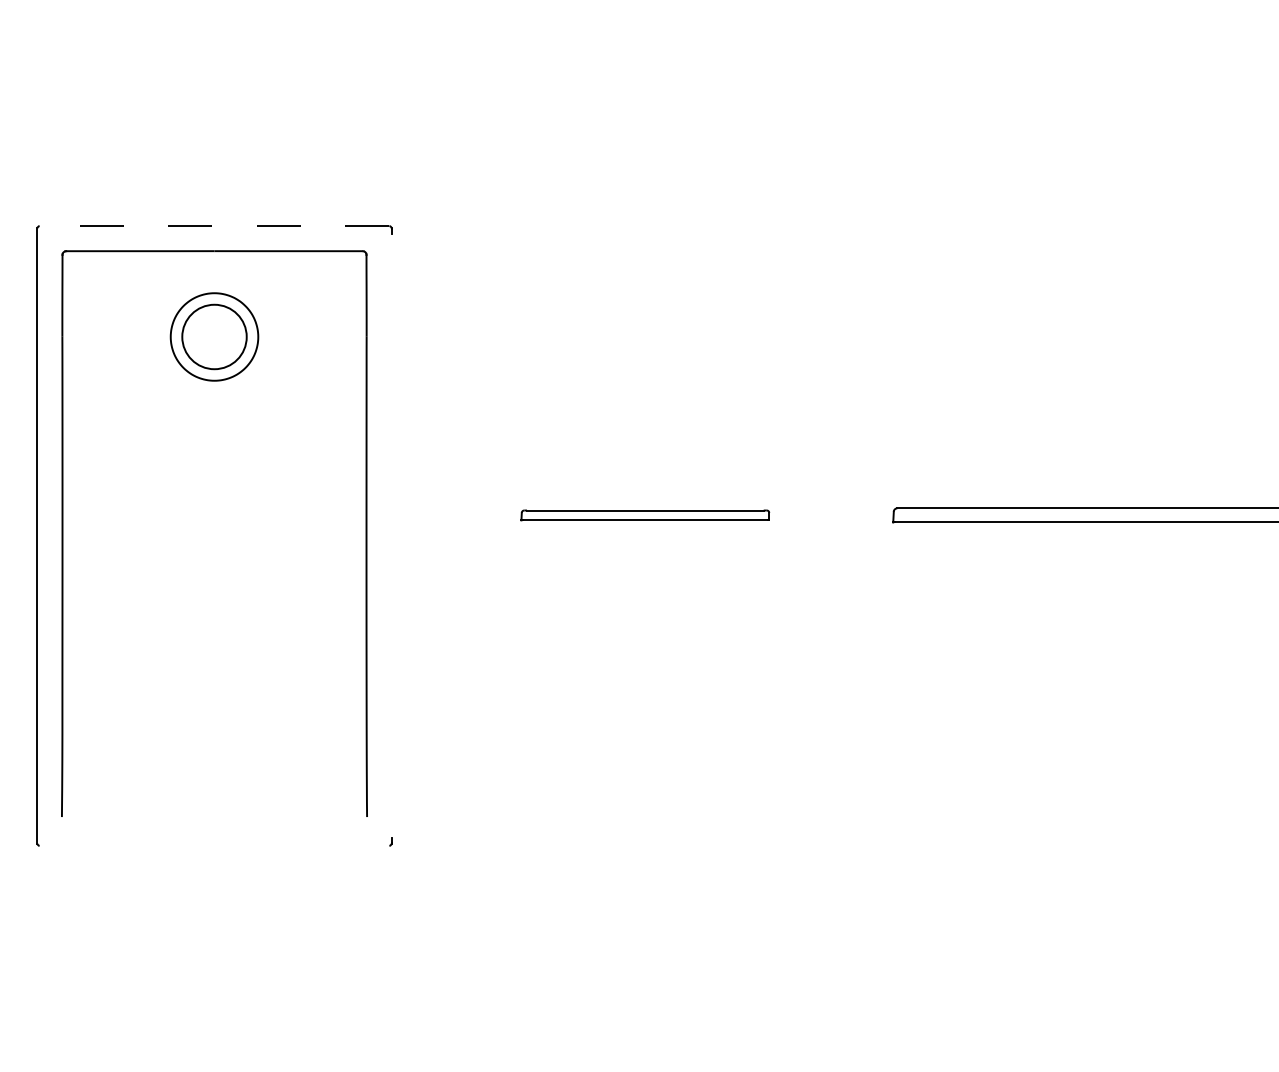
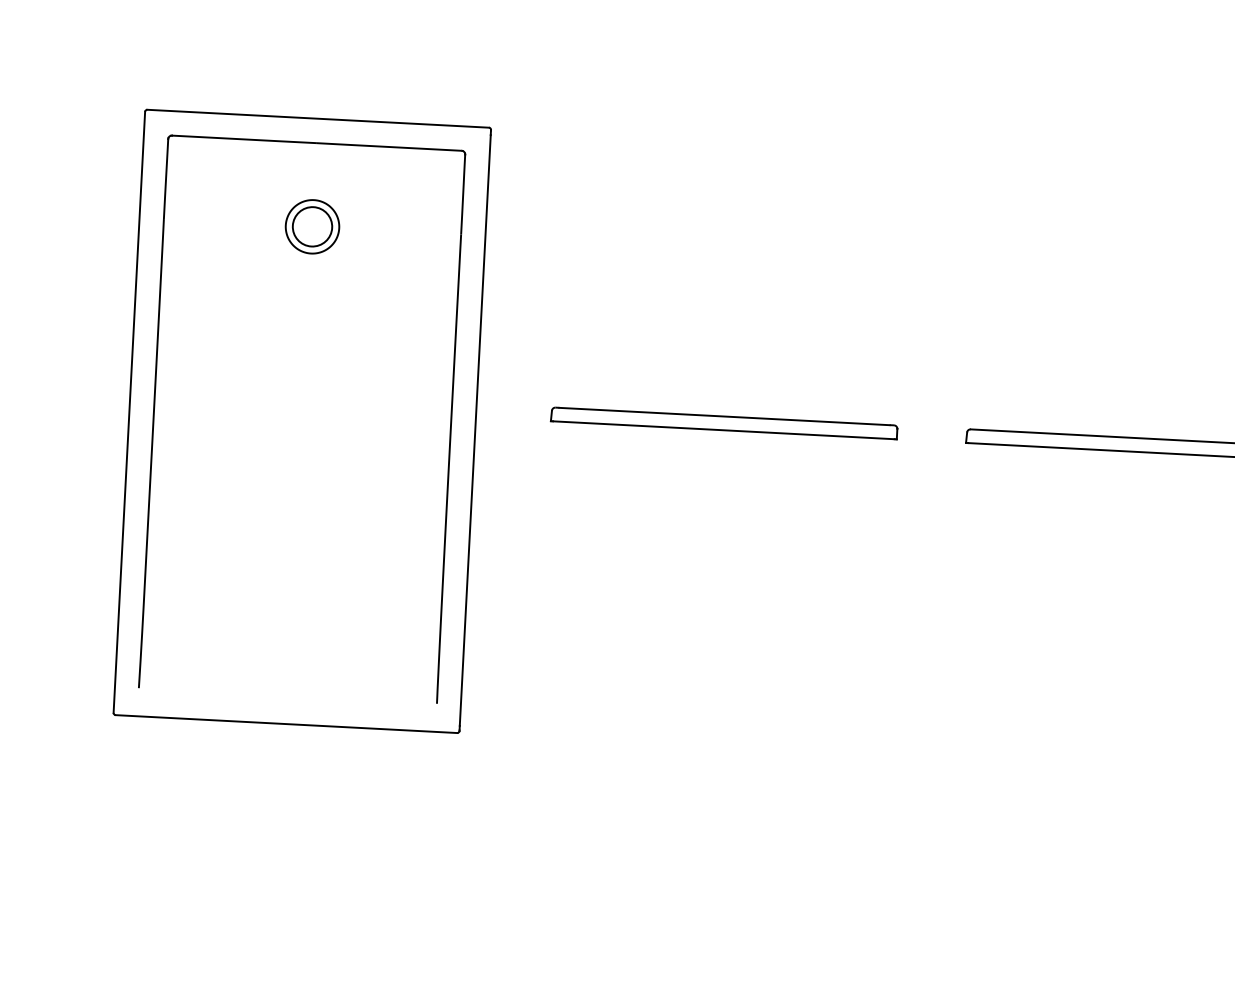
line: (214, 226) -> (318, 119), dashed -> solid
part: (214, 336) -> (312, 226), size x0.62
part: (645, 515) -> (724, 423), size x1.43
line: (391, 535) -> (475, 429), added
line: (214, 845) -> (286, 723), added

